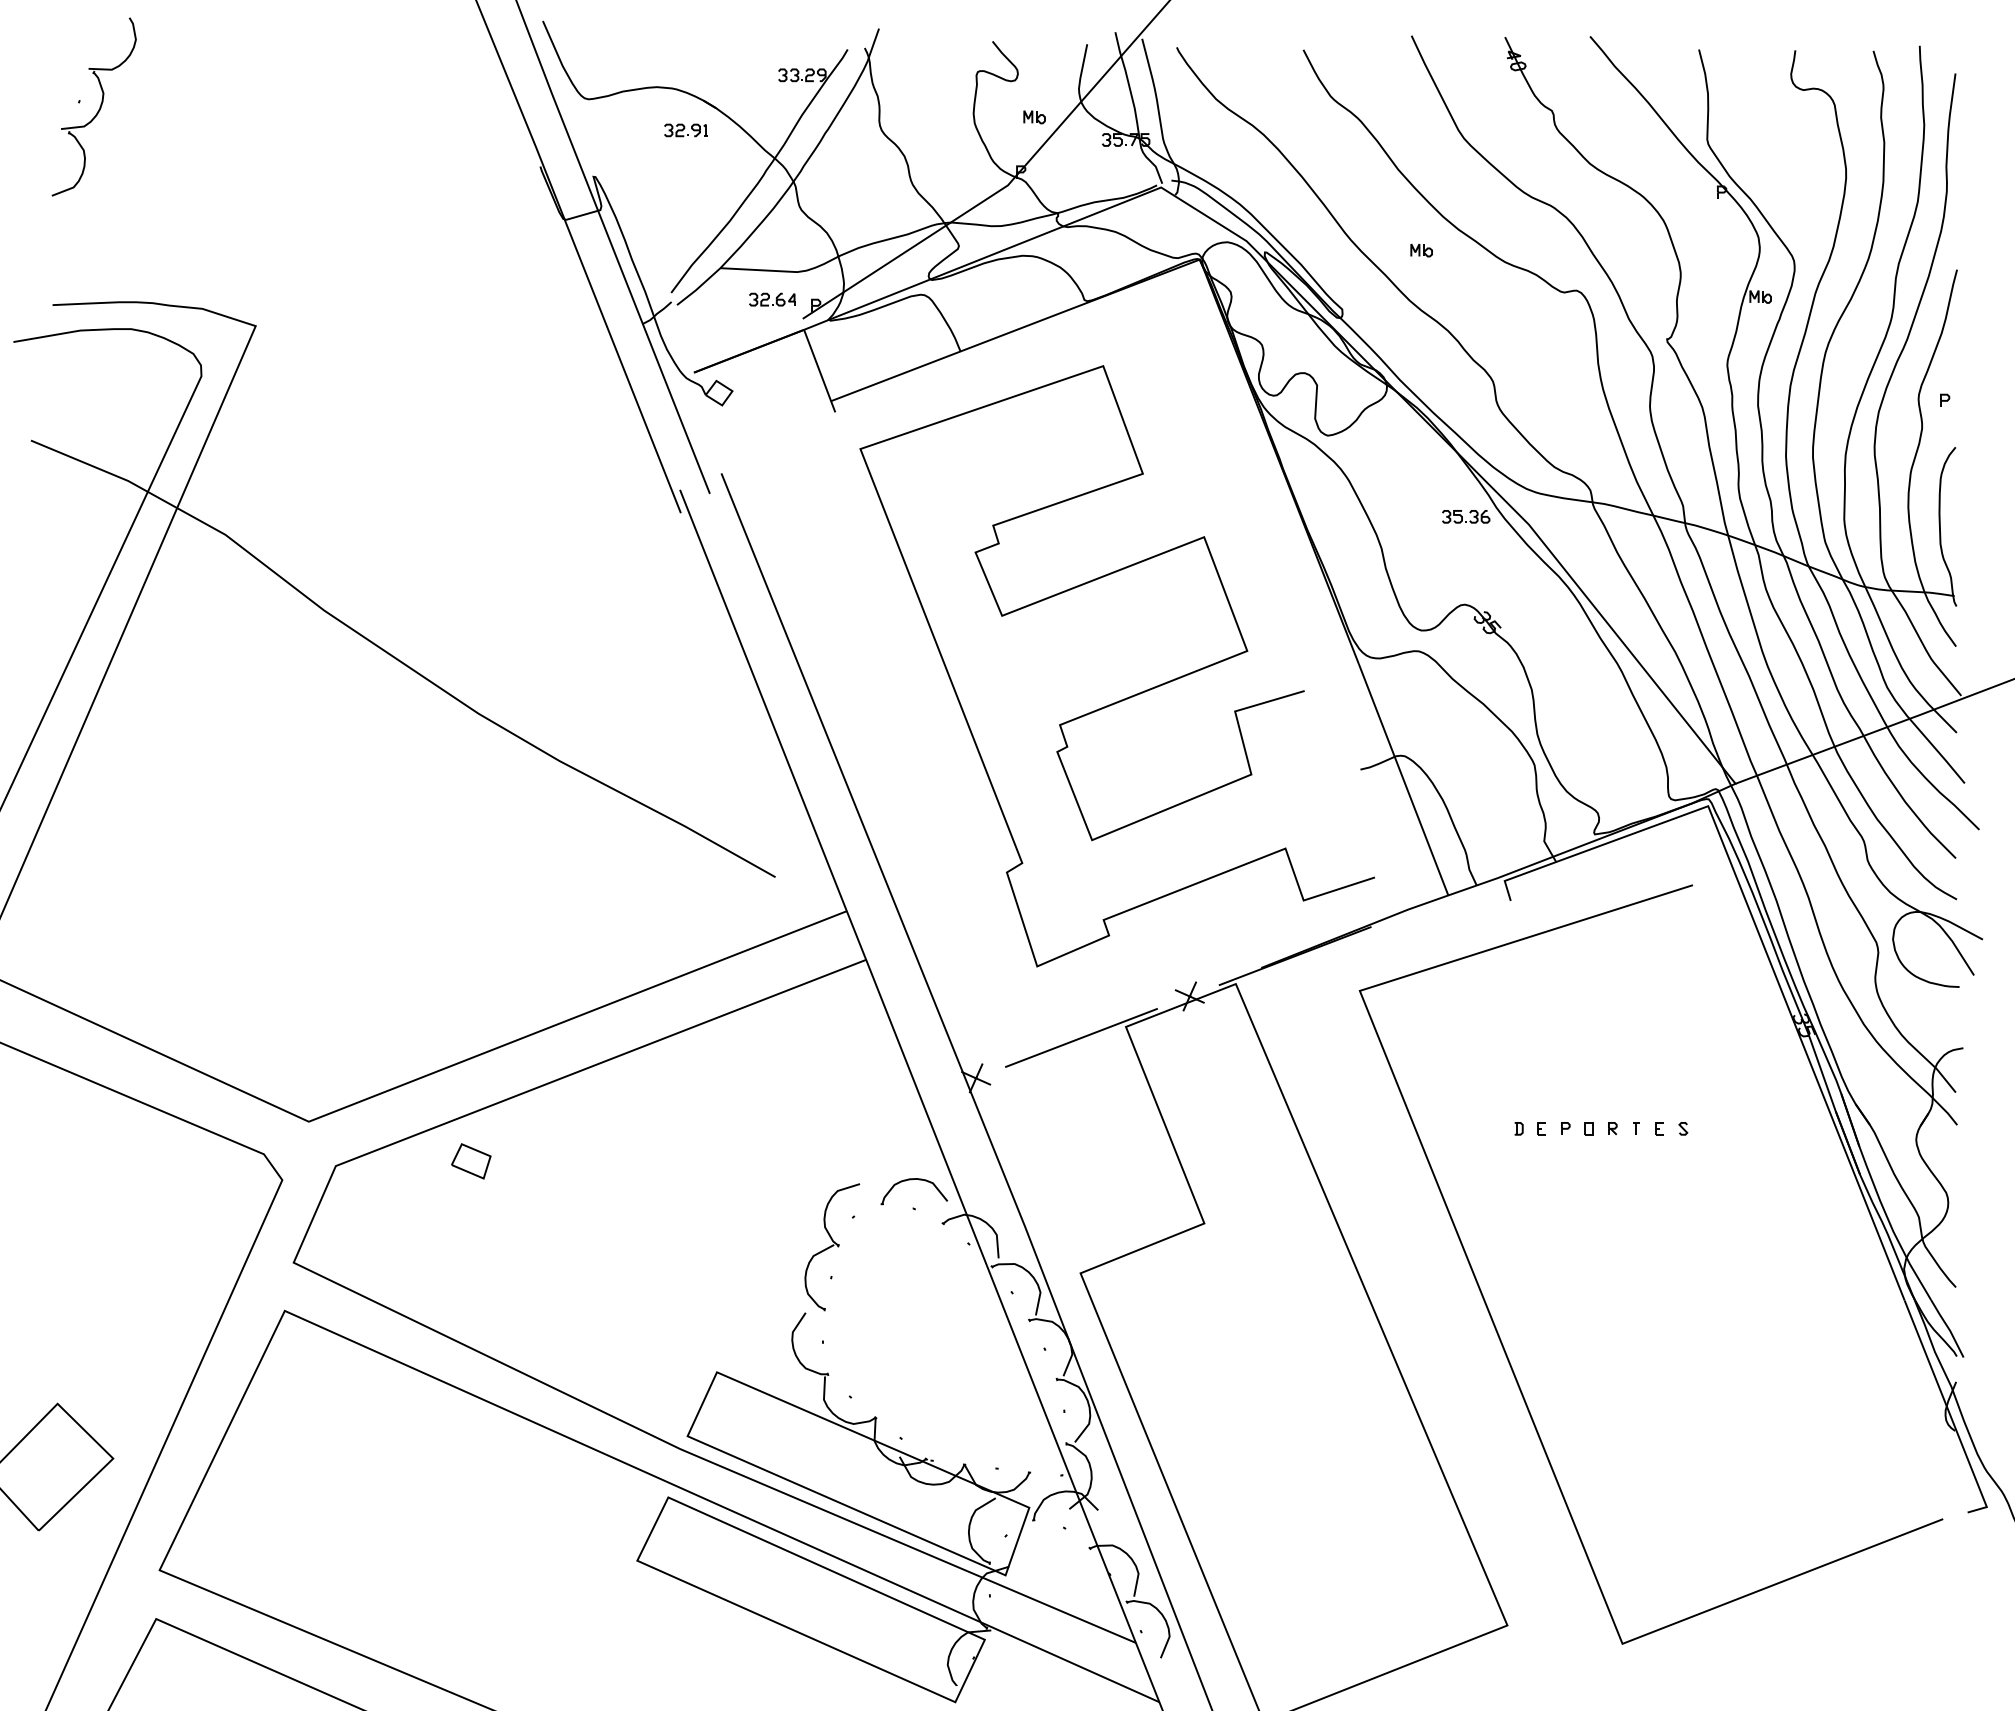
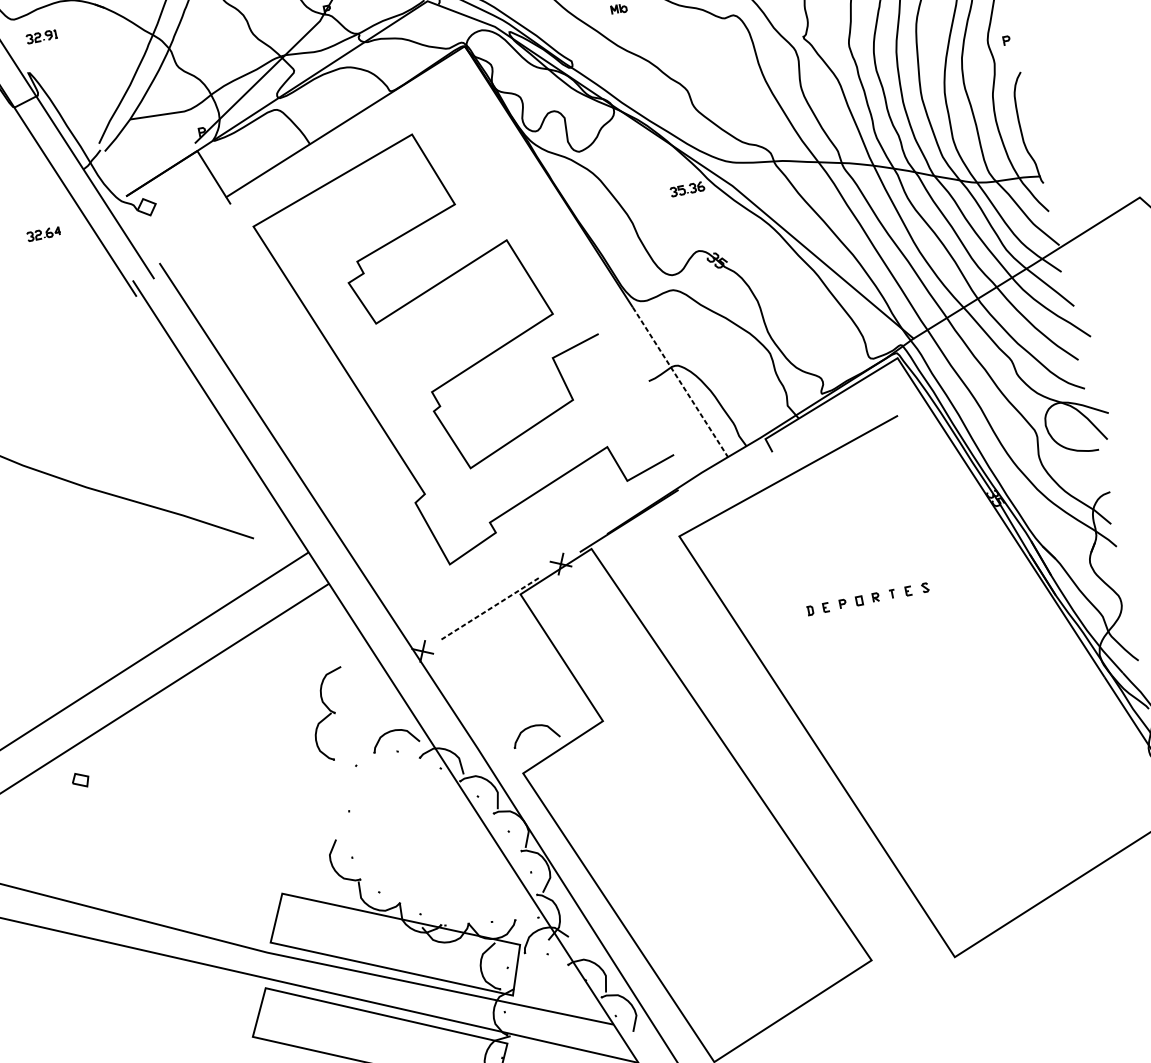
part: (685, 130) -> (41, 36), moved
part: (772, 299) -> (43, 233), moved
line: (1403, 780) -> (680, 382), solid -> dashed
line: (1081, 1037) -> (490, 608), solid -> dashed
part: (471, 1161) -> (80, 780), size x0.6
part: (1106, 1212) -> (532, 727), added
part: (832, 1247) -> (330, 715), moved

